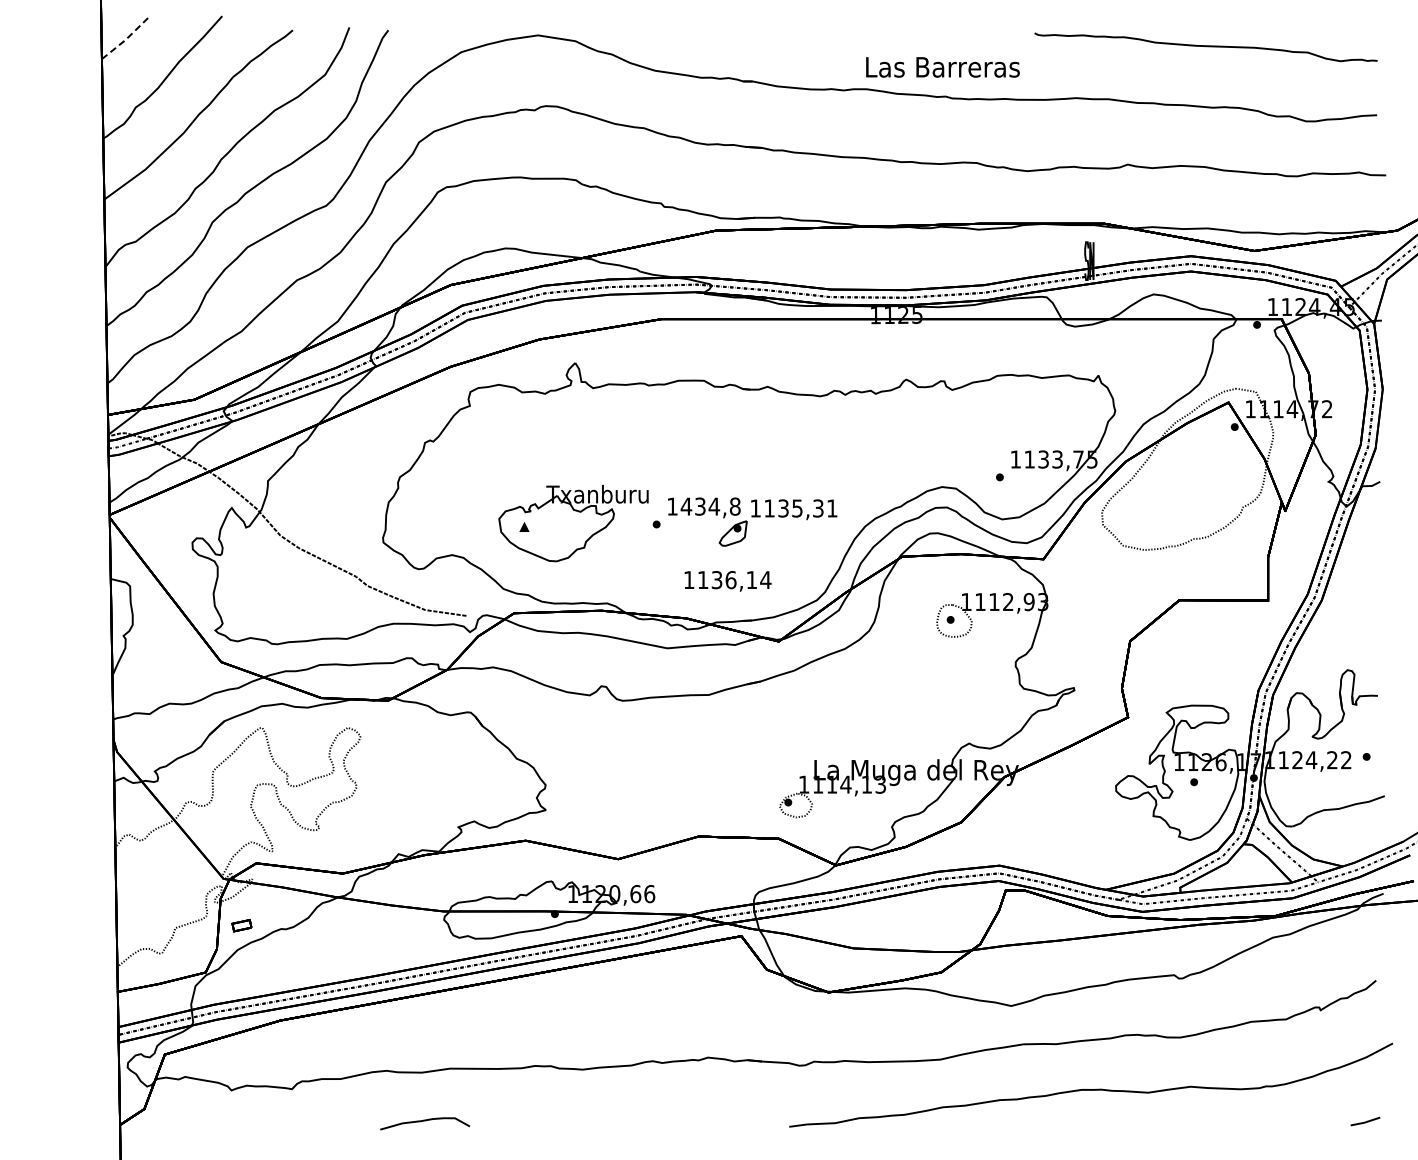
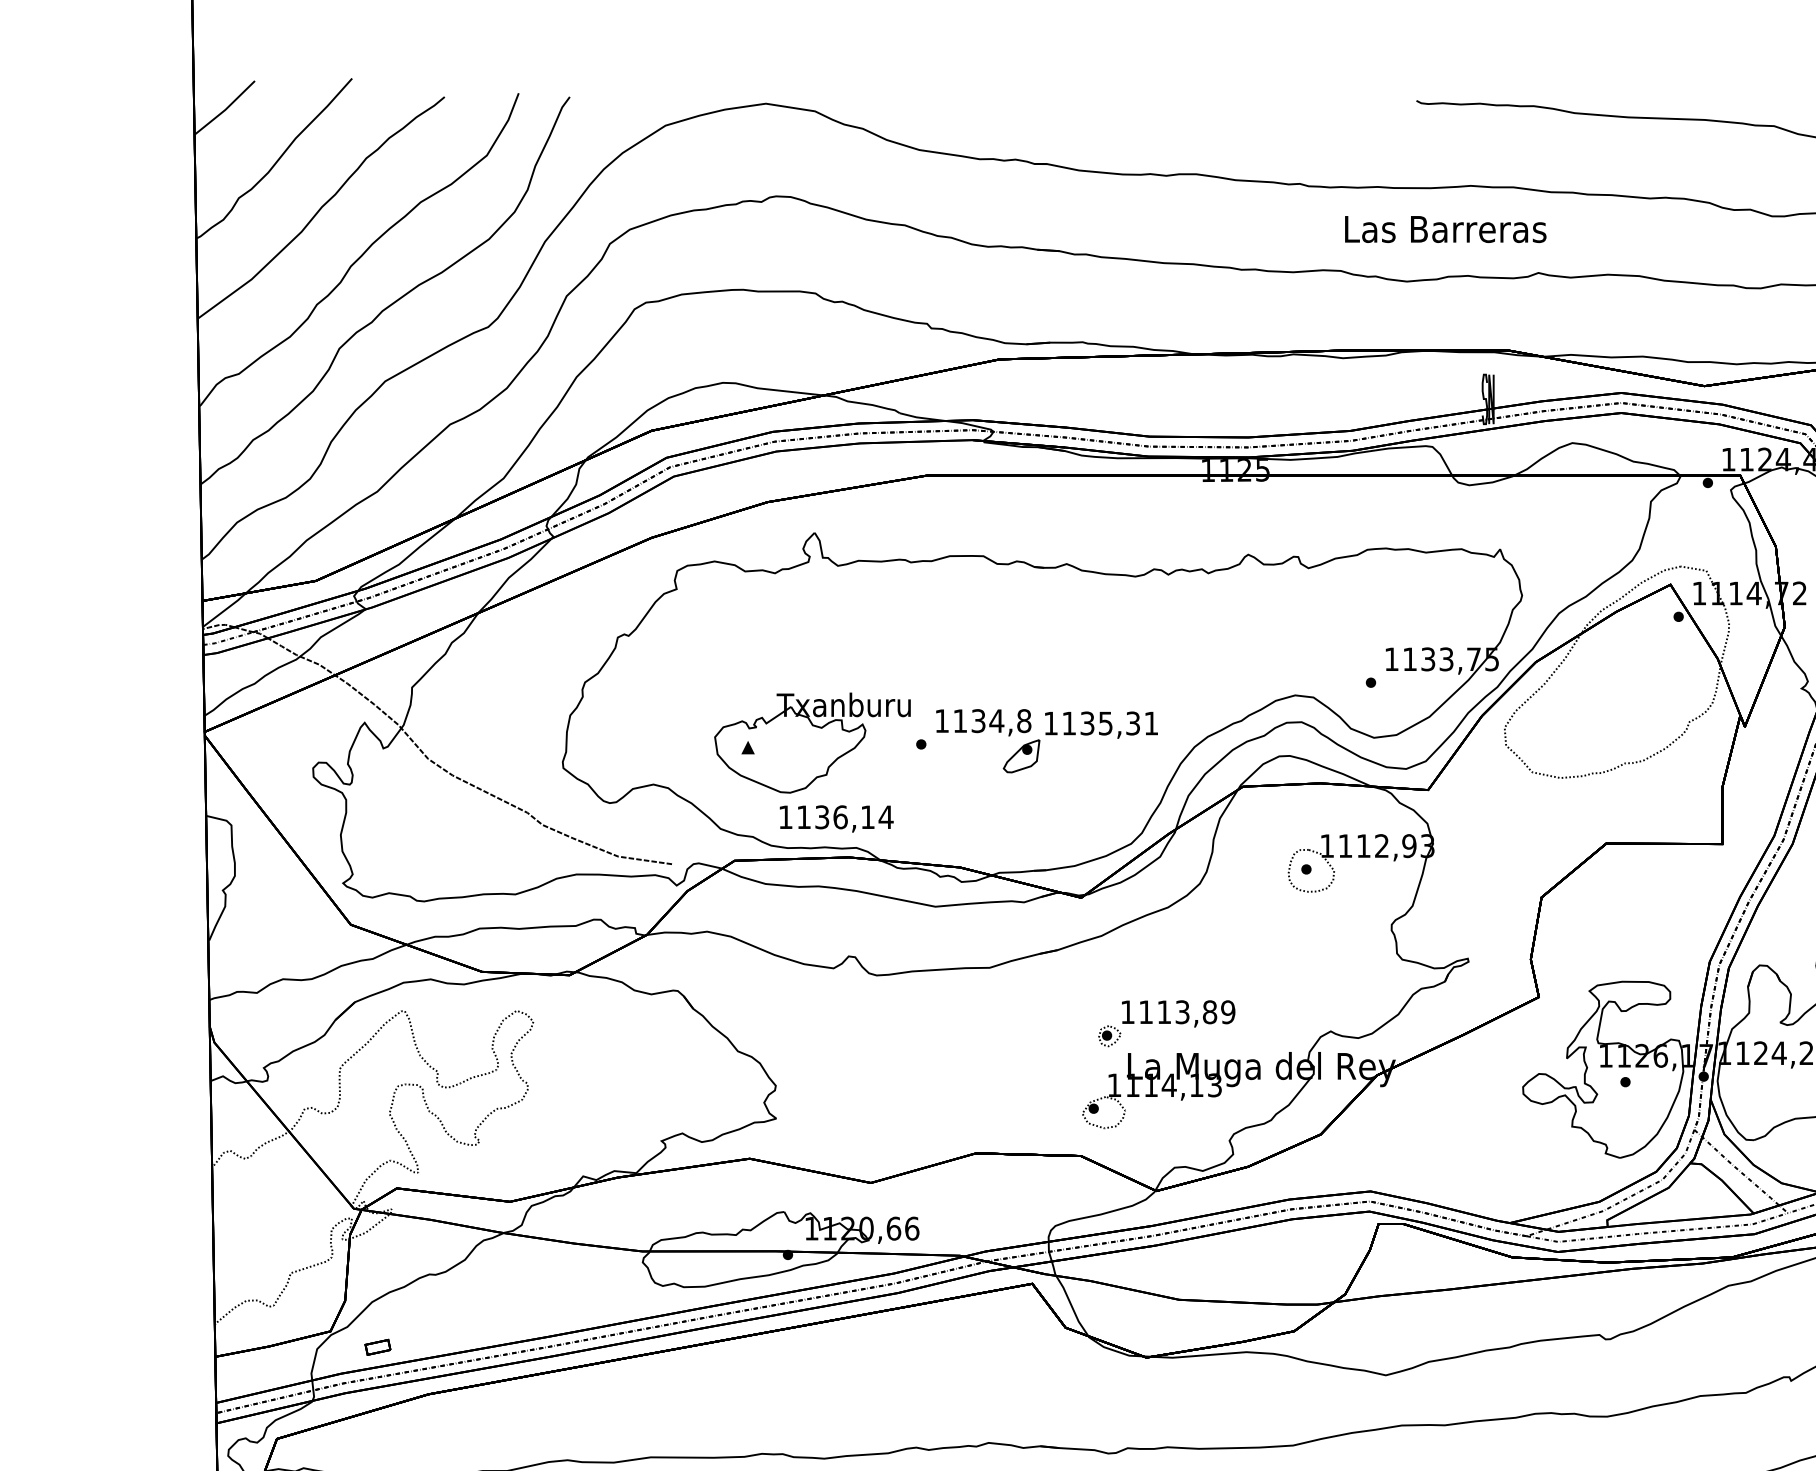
line: (125, 40) -> (225, 110), dashed -> solid
text: (942, 67) -> (1445, 229), moved
text: (686, 506) -> (960, 720), 1434,8 -> 1134,8
text: (727, 581) -> (835, 819), moved
part: (843, 737) -> (1166, 1023), added
part: (241, 925) -> (377, 1347), moved

